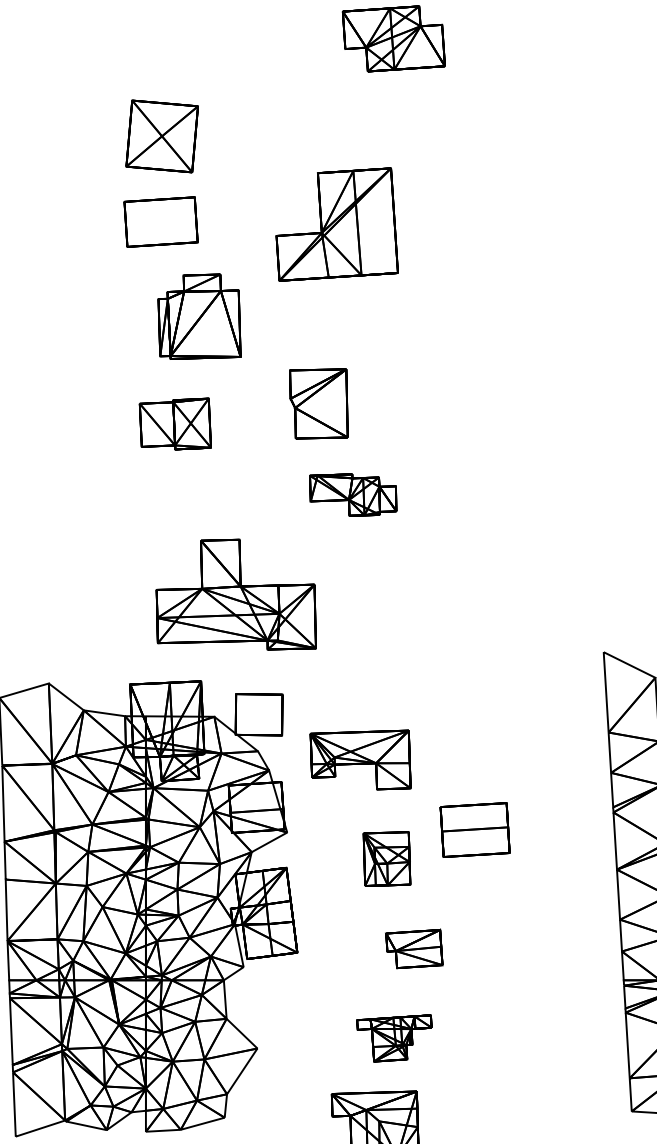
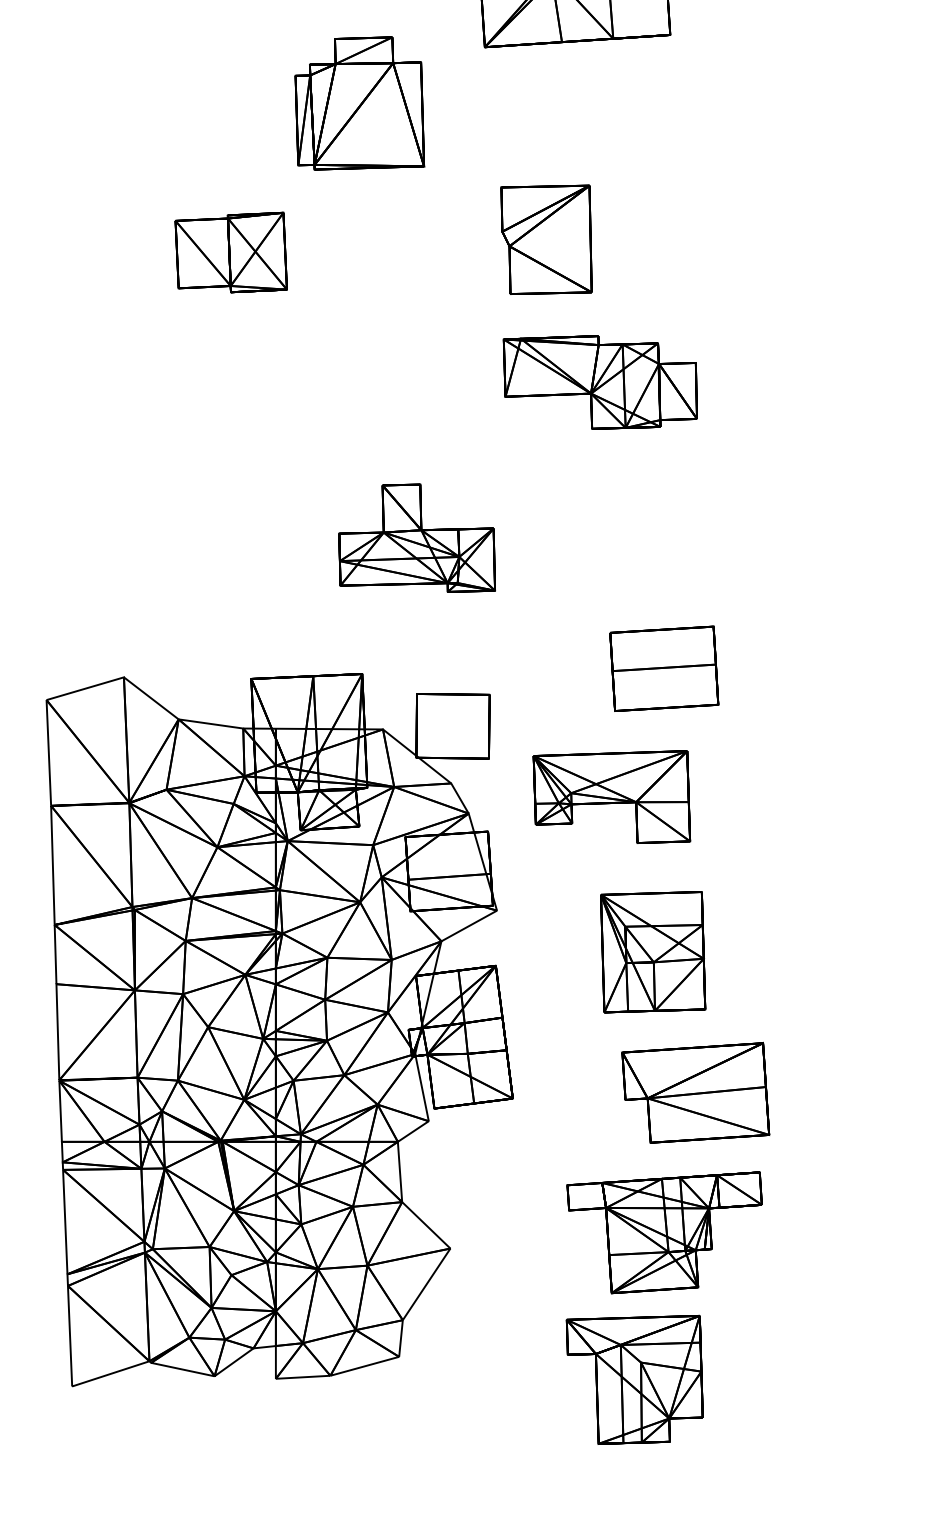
part: (174, 423) -> (229, 251), moved
part: (352, 494) -> (599, 381), size x1.43
part: (235, 594) -> (416, 538), size x0.62
part: (474, 829) -> (663, 667), moved
part: (386, 858) -> (652, 951), size x1.43
part: (414, 948) -> (696, 1092), size x1.67
part: (394, 1038) -> (664, 1232), size x1.67

